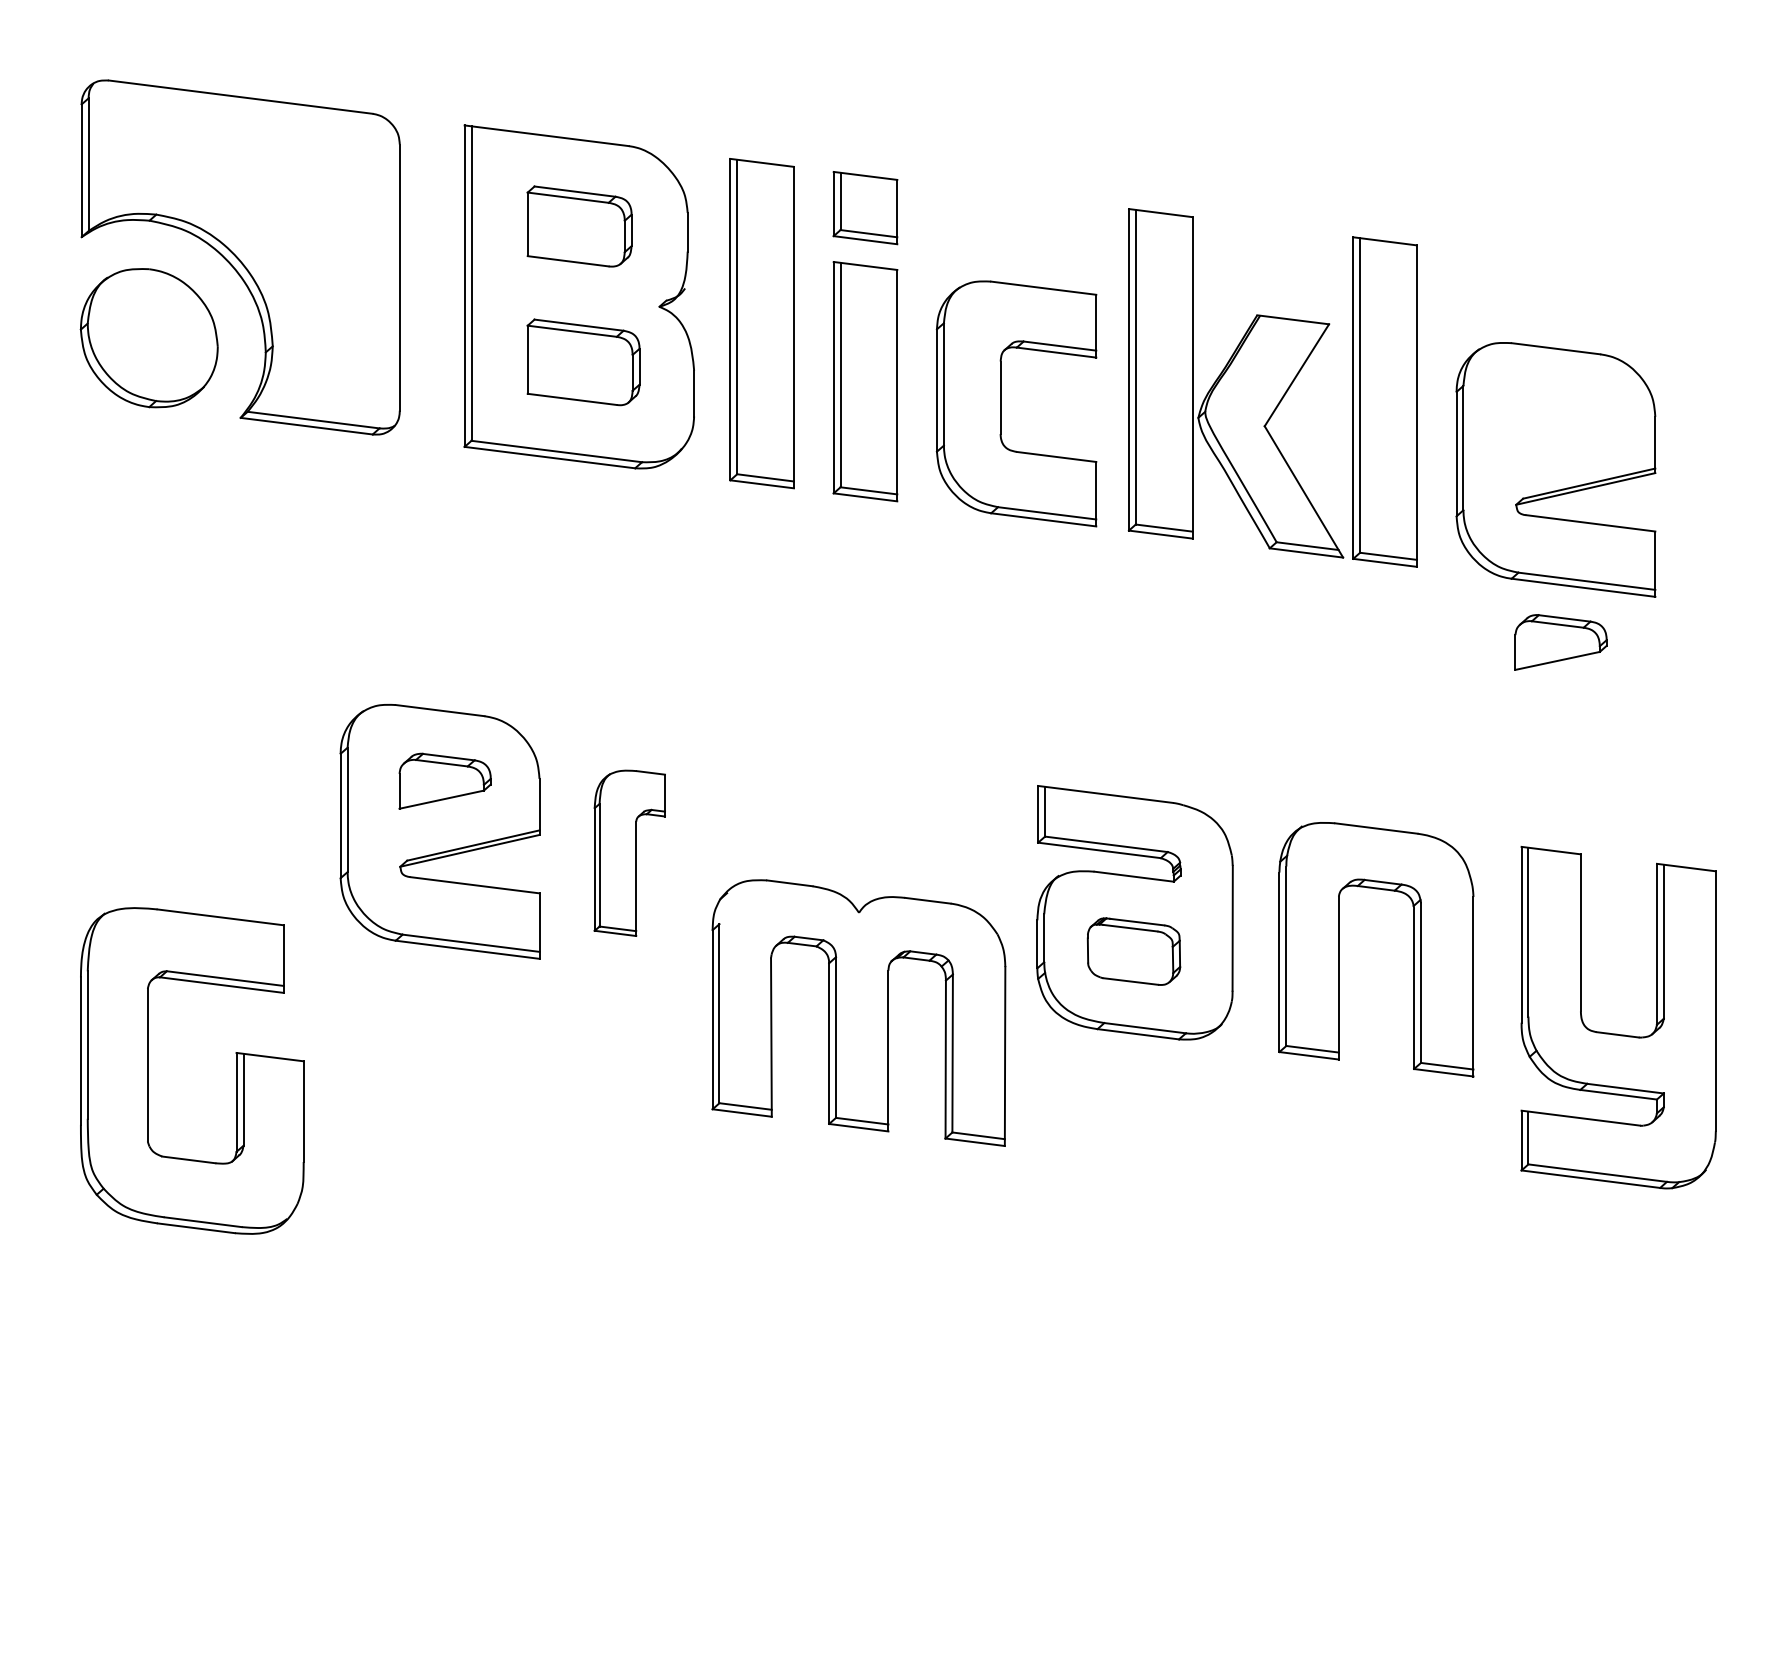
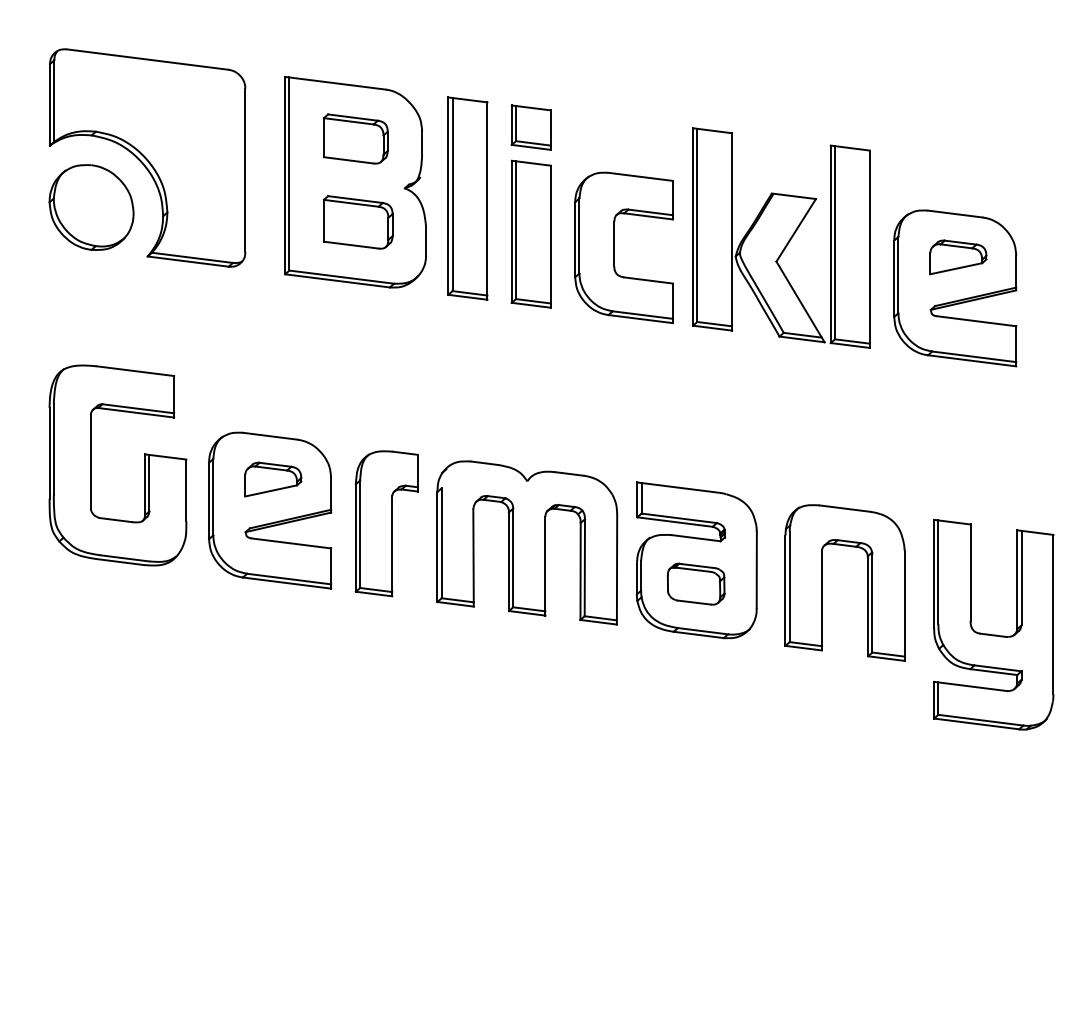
part: (1561, 642) -> (958, 257), moved
part: (629, 852) -> (386, 523), size x1.43
part: (859, 1012) -> (527, 542), moved
part: (149, 1070) -> (91, 465), moved

